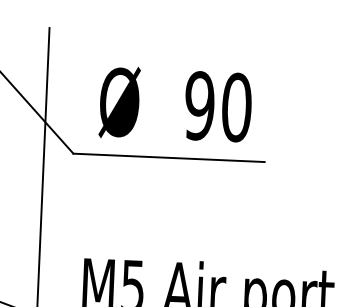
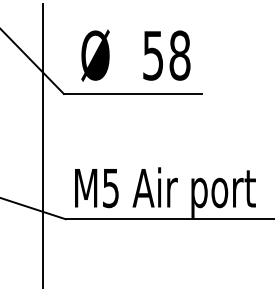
text: (218, 106) -> (166, 55), 90 -> 58

